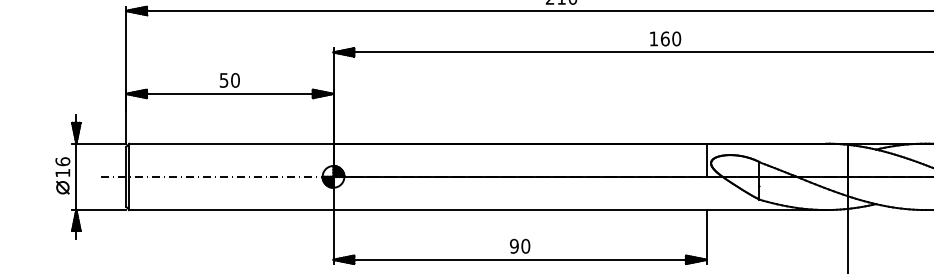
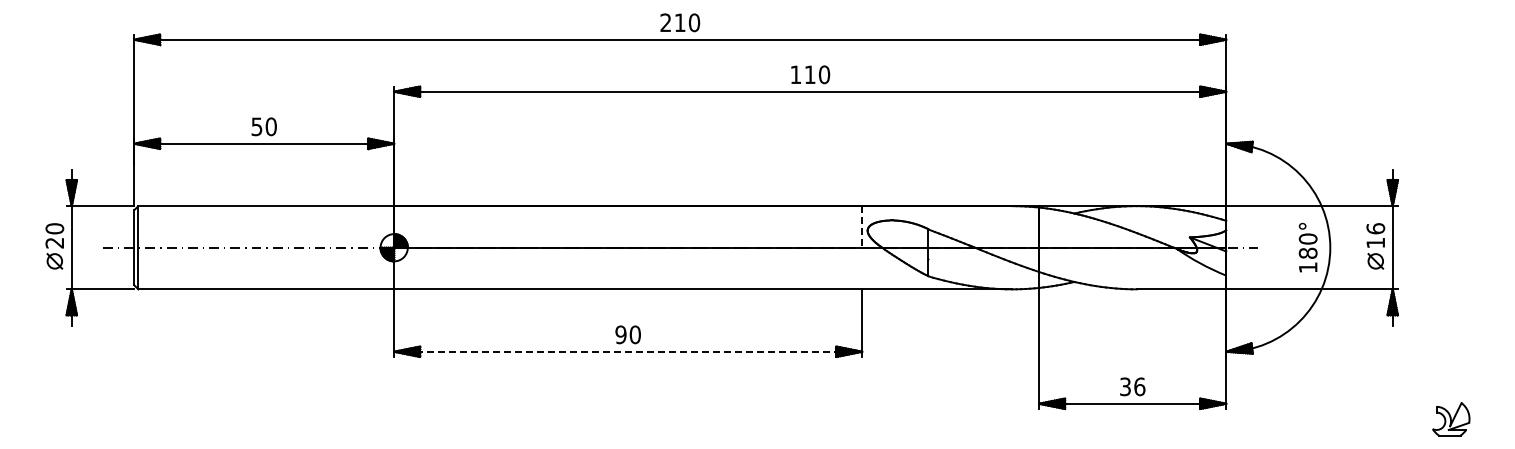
text: (664, 38) -> (809, 74), 160 -> 110
line: (706, 159) -> (862, 226), solid -> dashed
text: (62, 167) -> (54, 235), 16 -> 20
line: (520, 259) -> (628, 351), solid -> dashed

